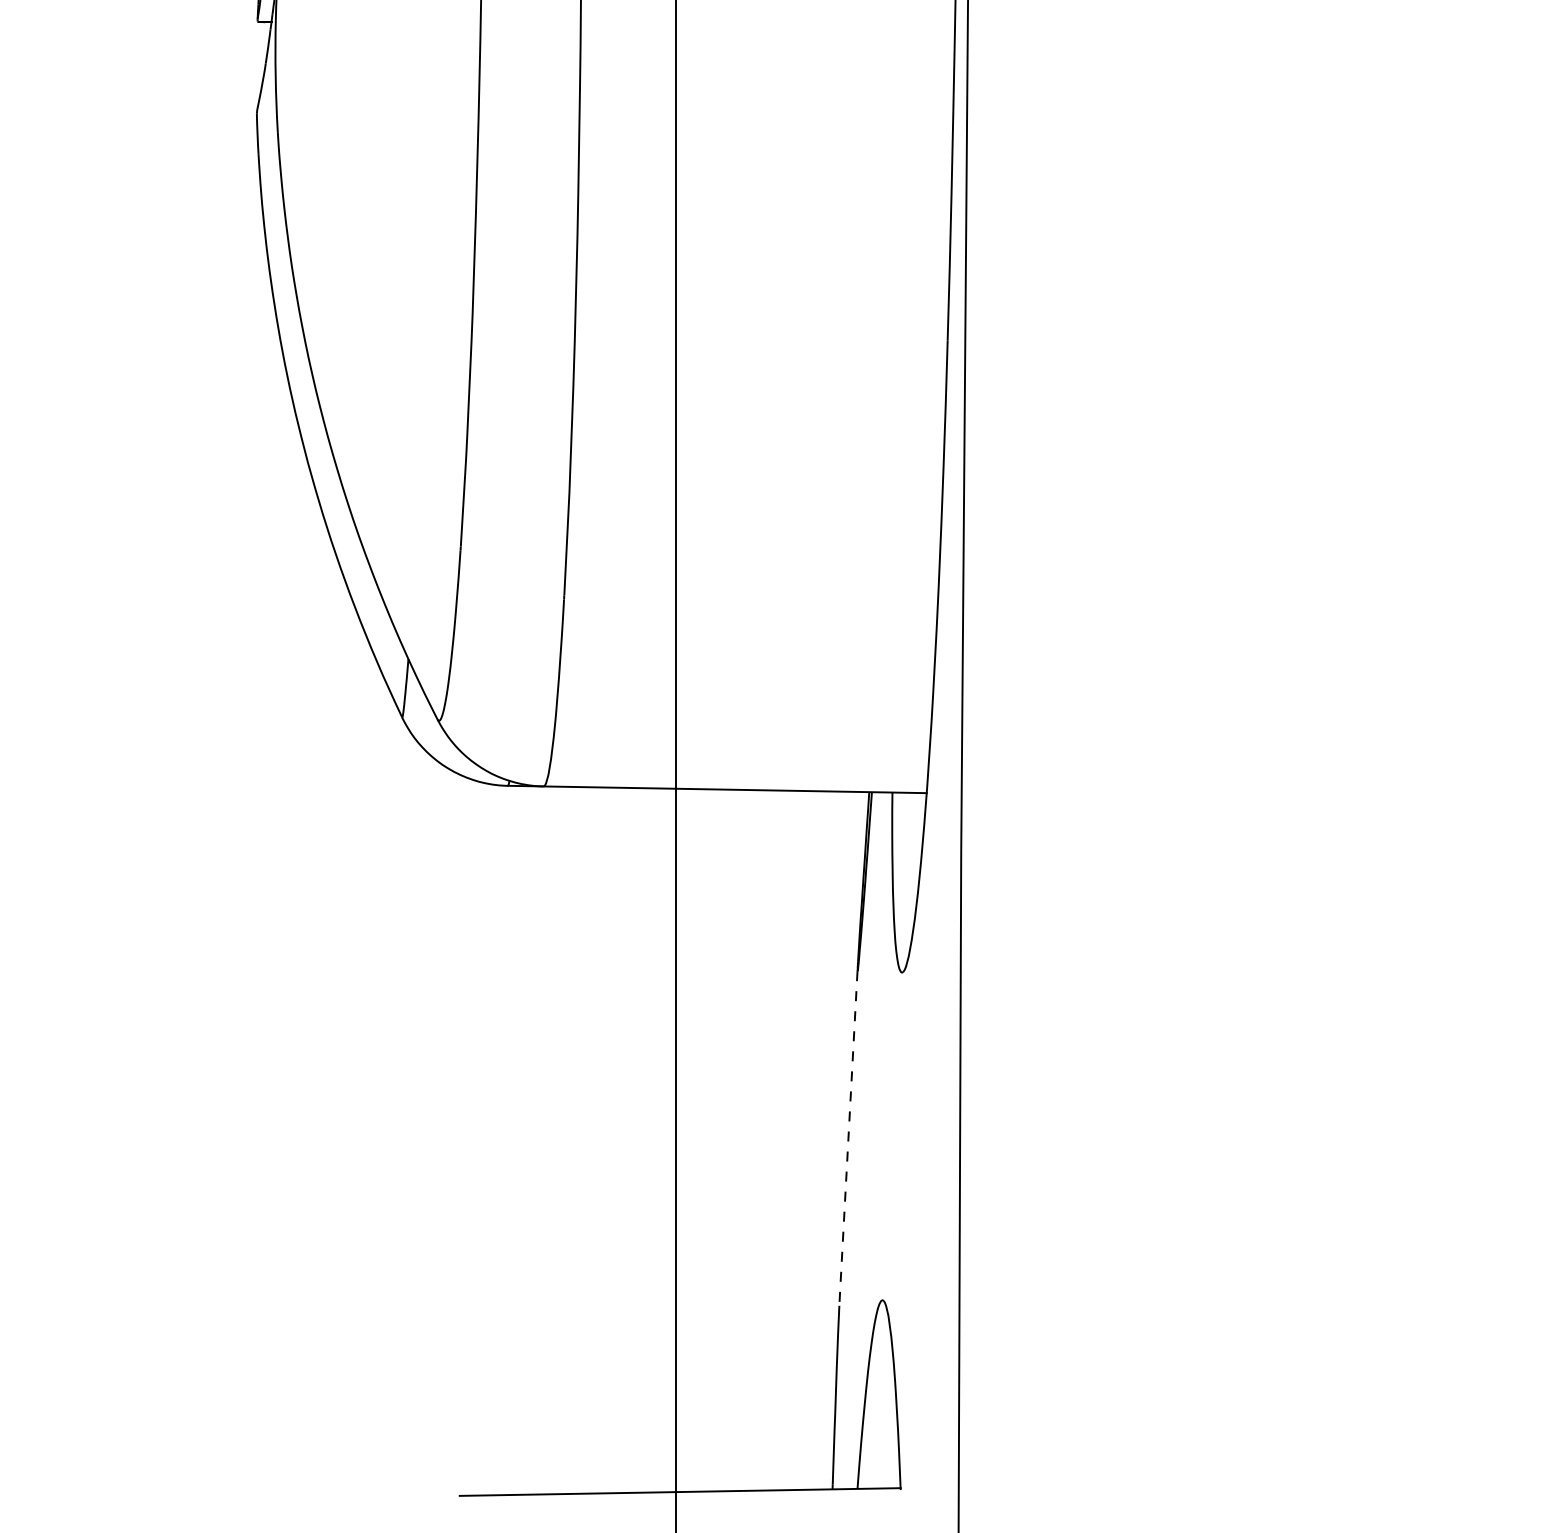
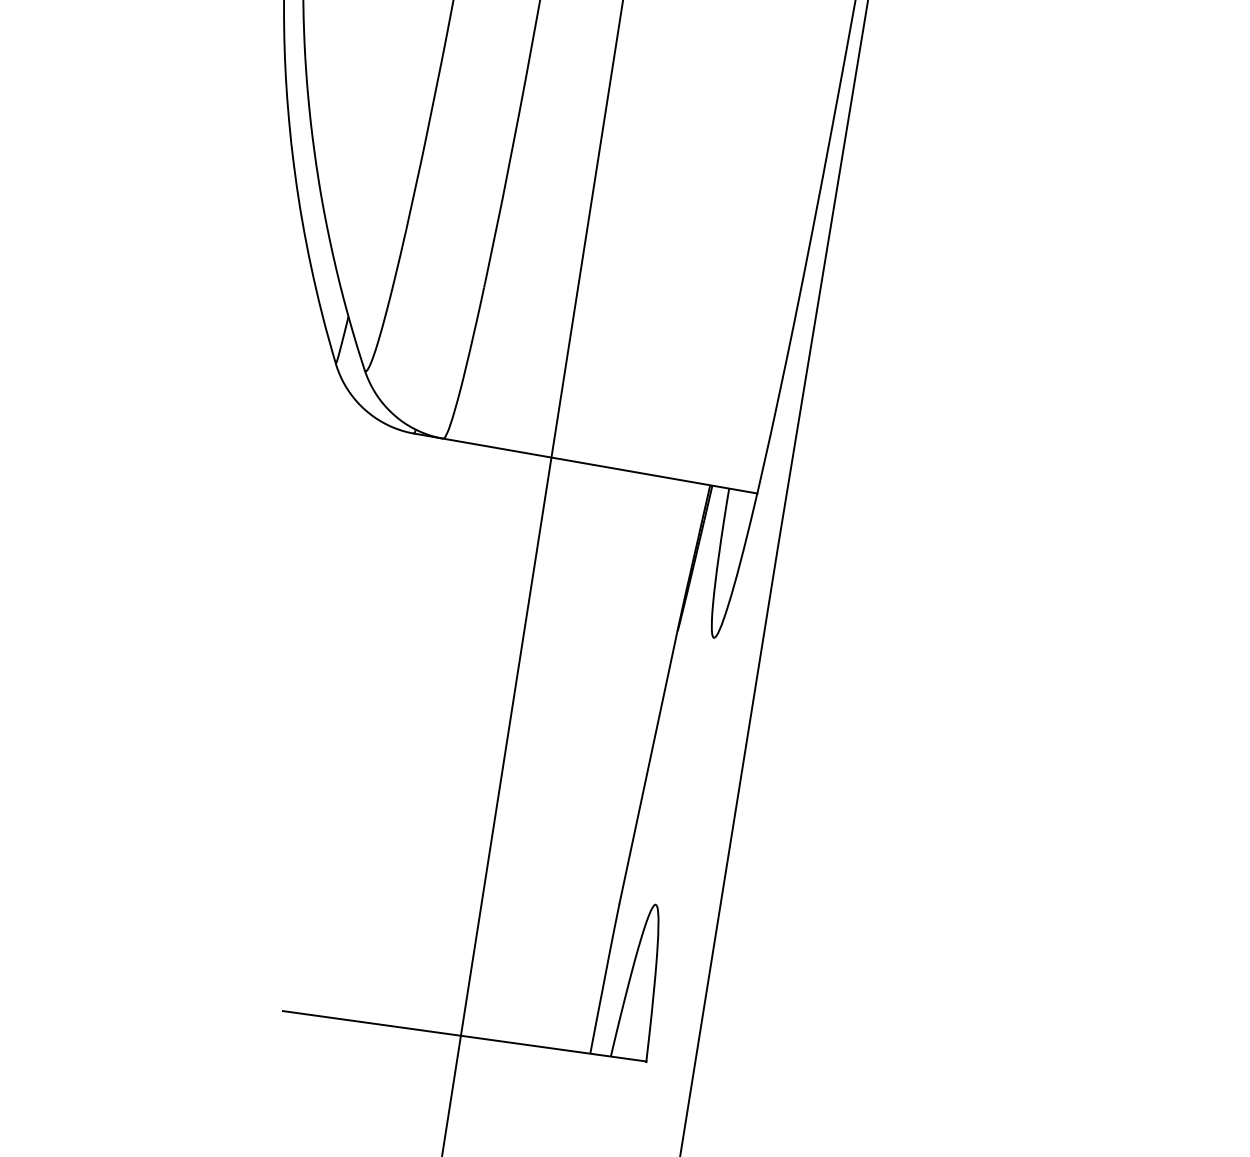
line: (848, 1138) -> (648, 767), dashed -> solid

